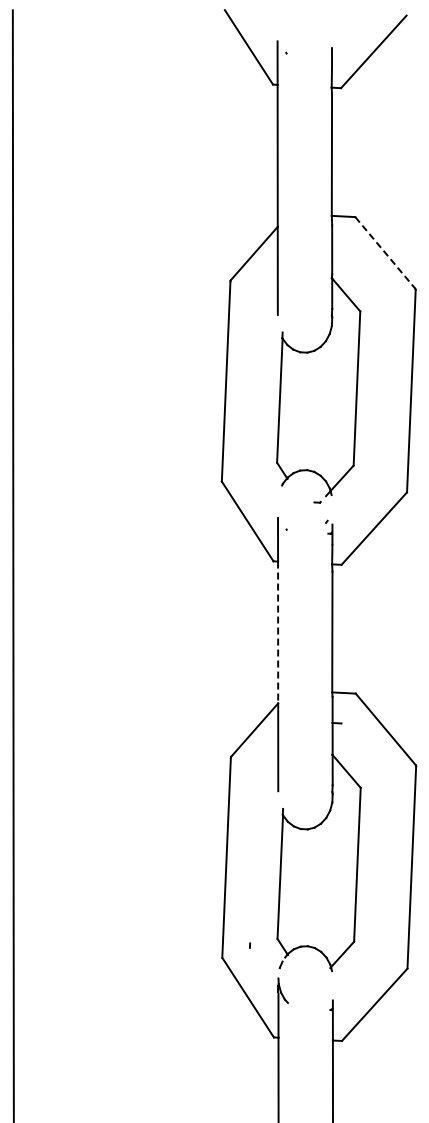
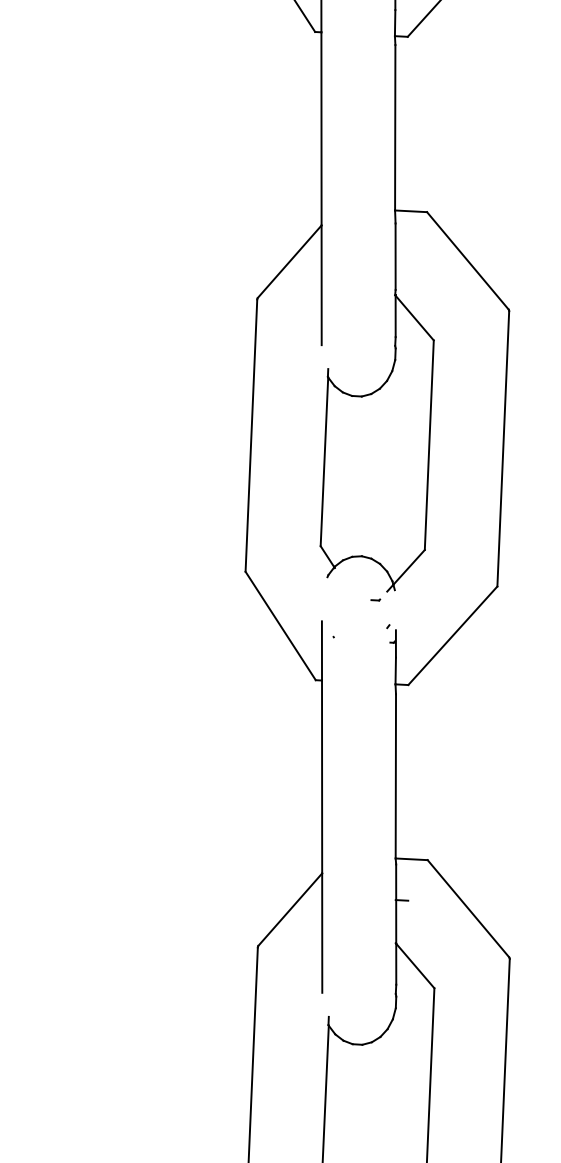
line: (385, 252) -> (468, 260), dashed -> solid
line: (278, 632) -> (322, 777), dashed -> solid

